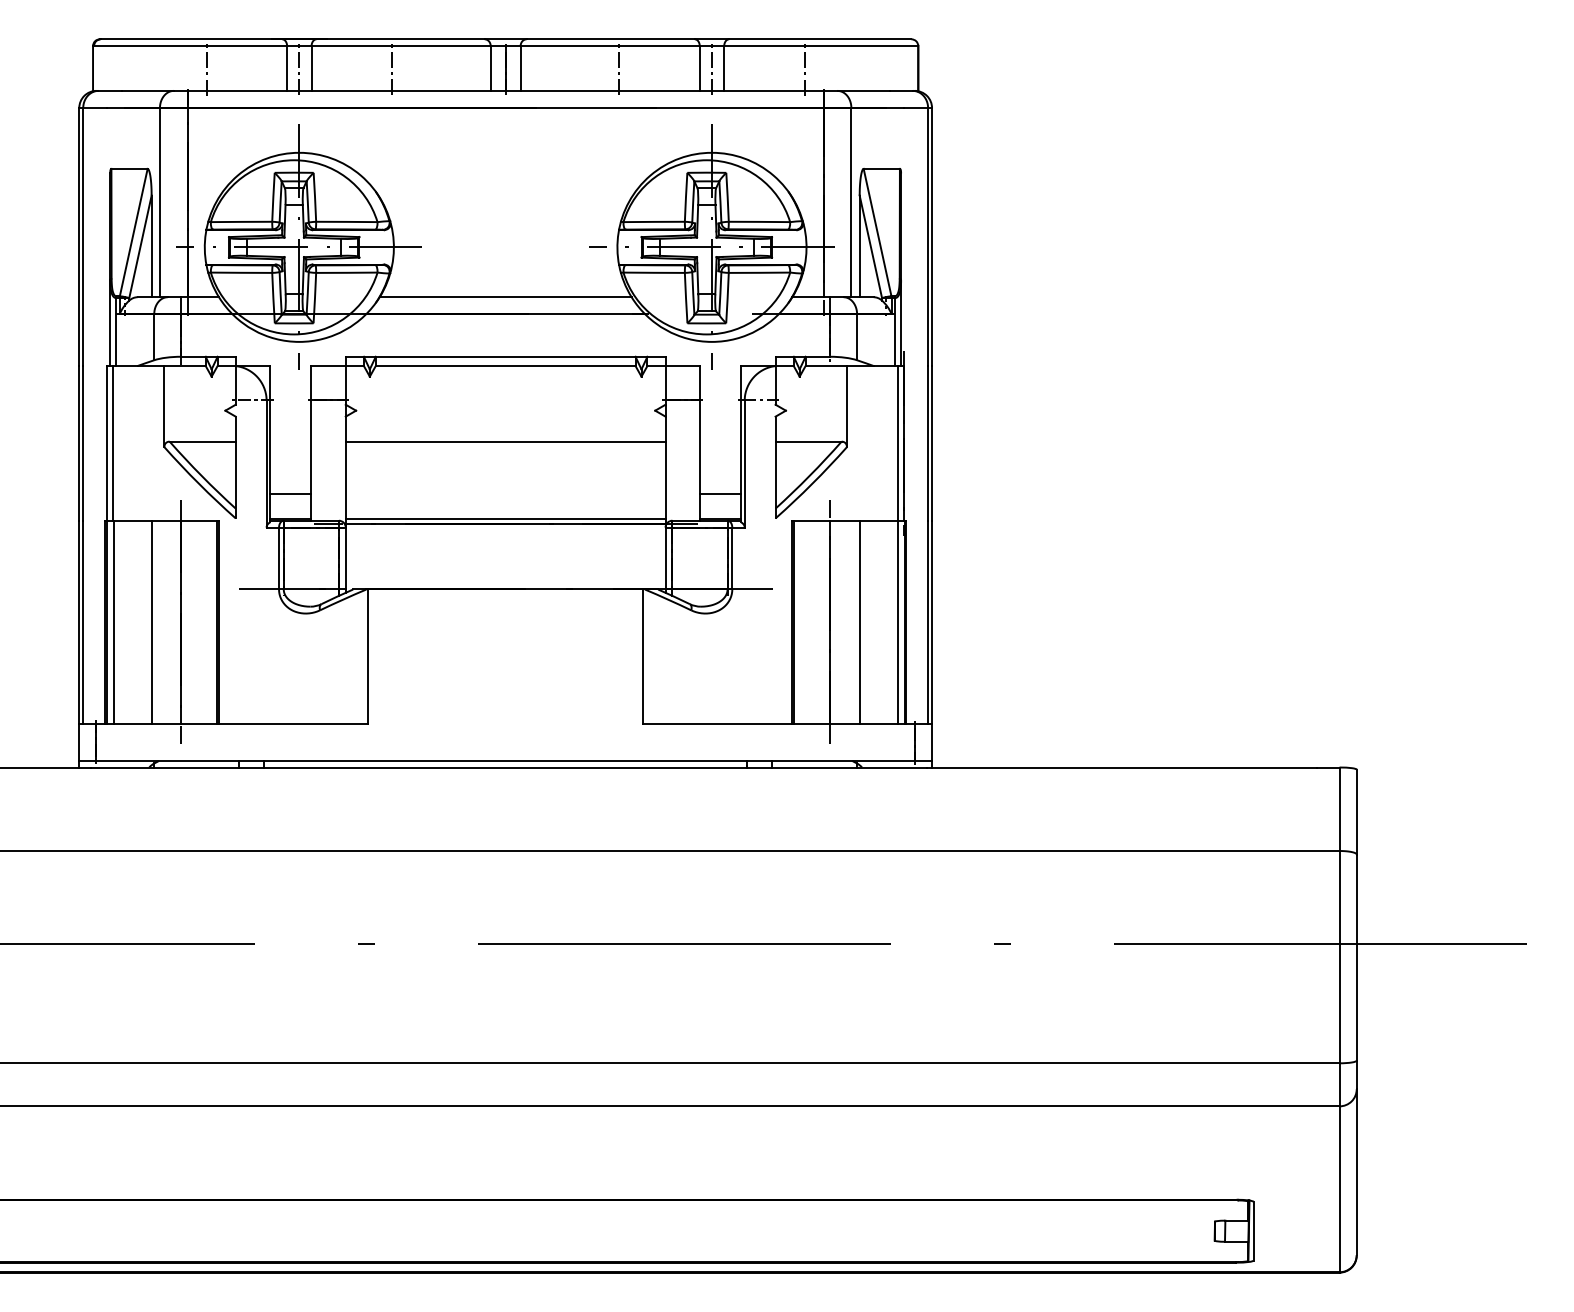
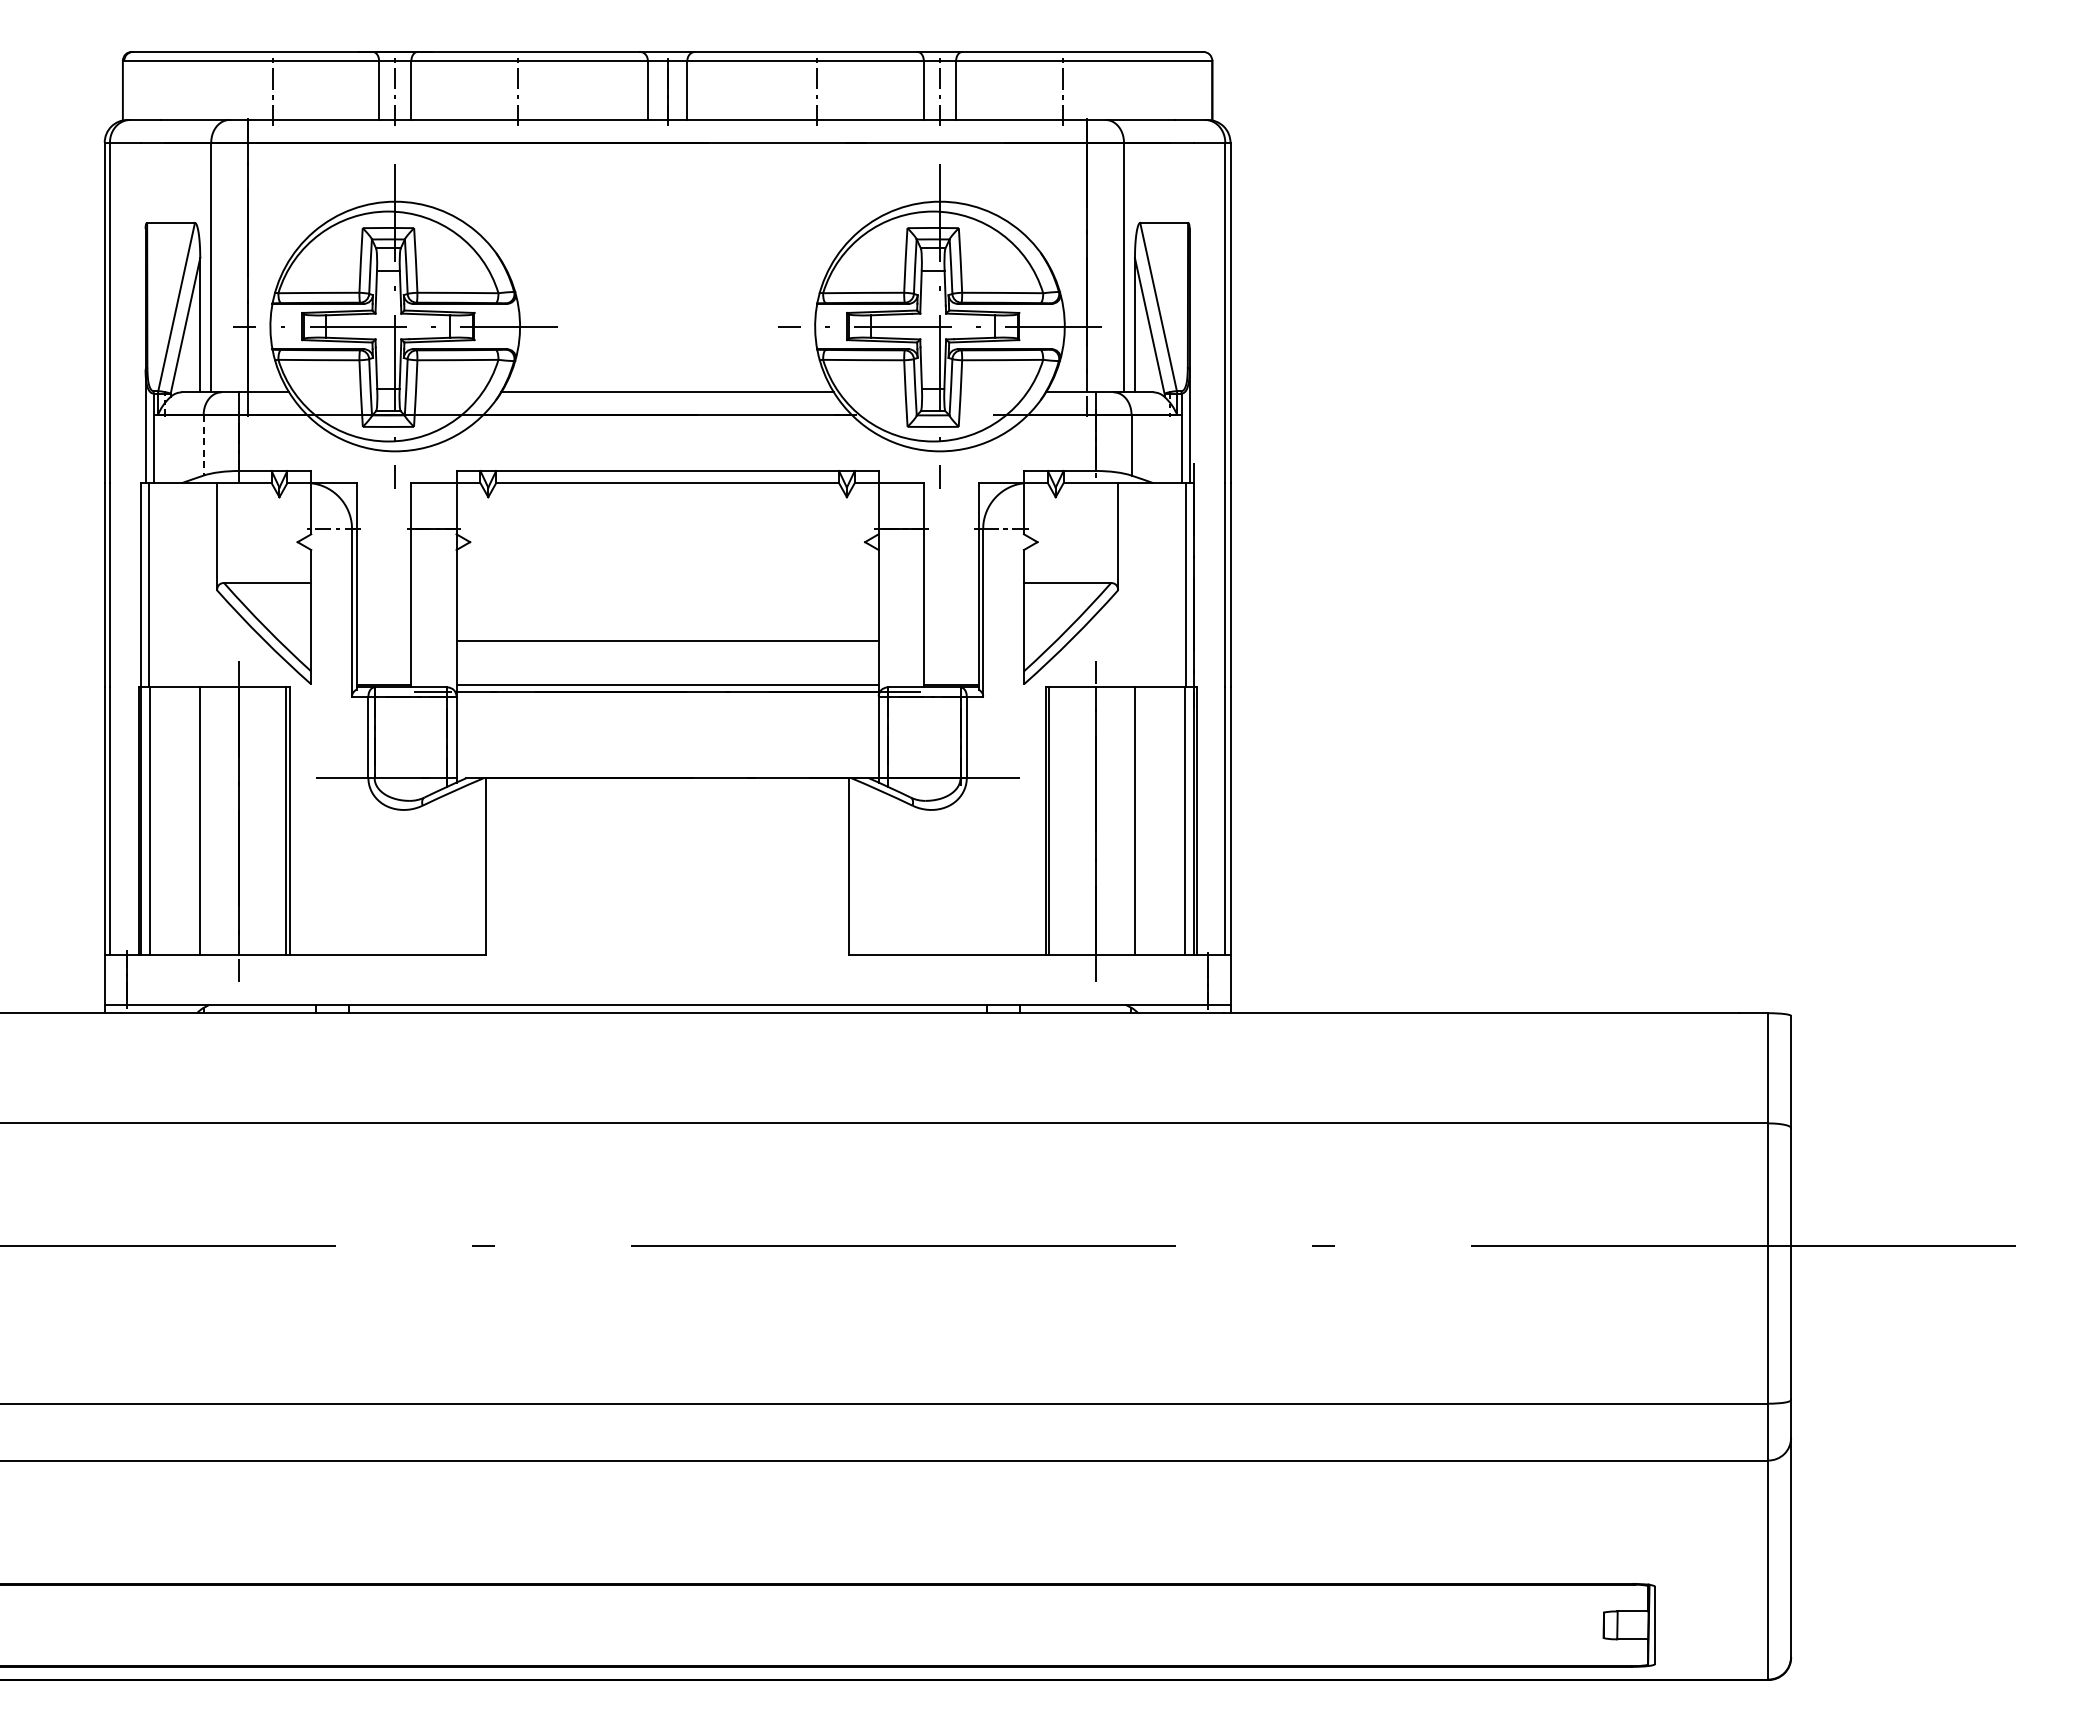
line: (154, 337) -> (203, 445), solid -> dashed
line: (505, 442) -> (667, 641), moved
line: (290, 493) -> (383, 651), removed
line: (720, 493) -> (951, 651), removed

